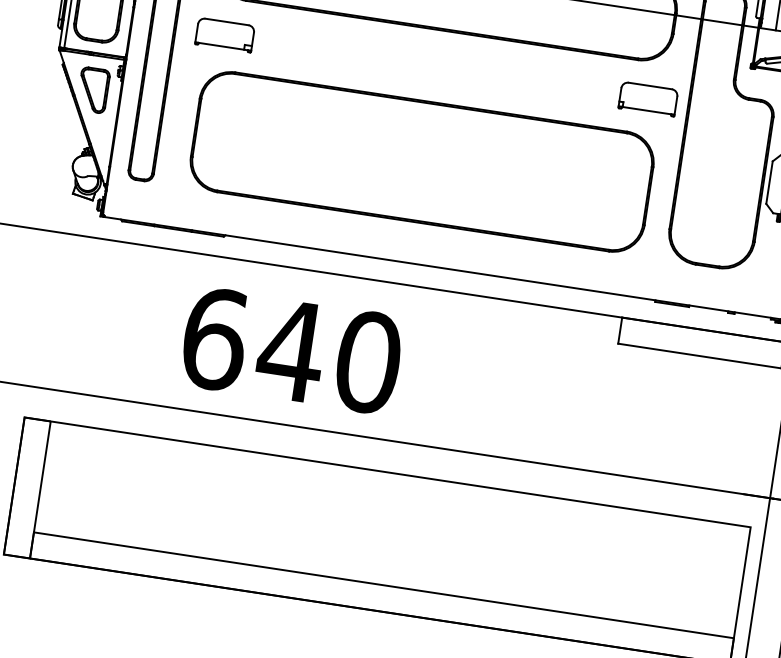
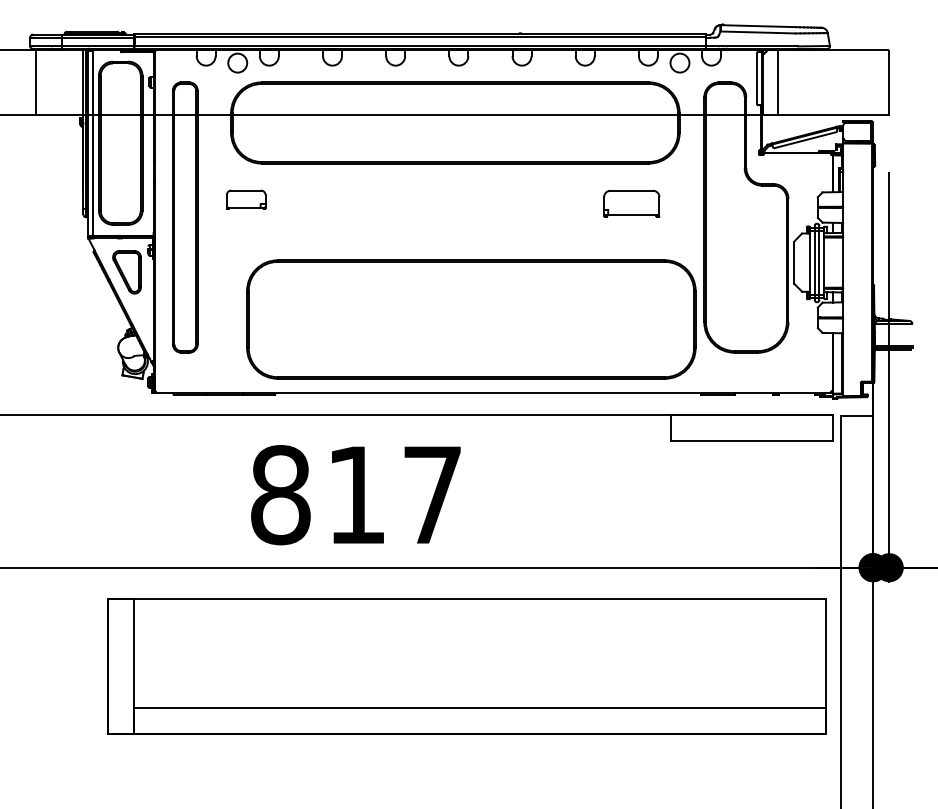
part: (224, 34) -> (245, 199), size x0.7
part: (648, 98) -> (631, 203), moved
part: (422, 161) -> (471, 319), moved
text: (291, 351) -> (356, 495), 640 -> 817

